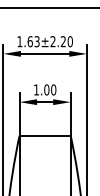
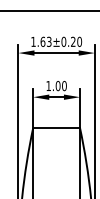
text: (52, 41) -> (63, 41), 1.63±2.20 -> 1.63±0.20

